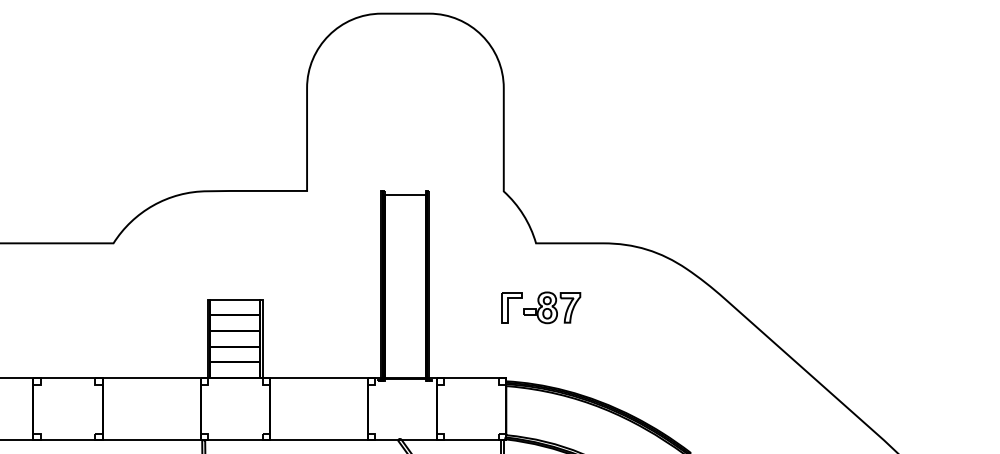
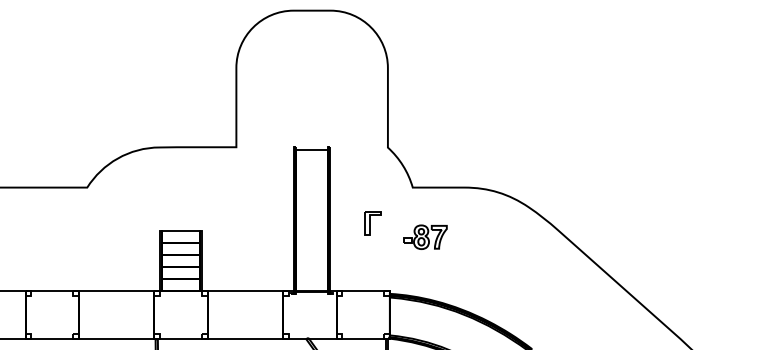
part: (511, 308) -> (372, 223), moved

